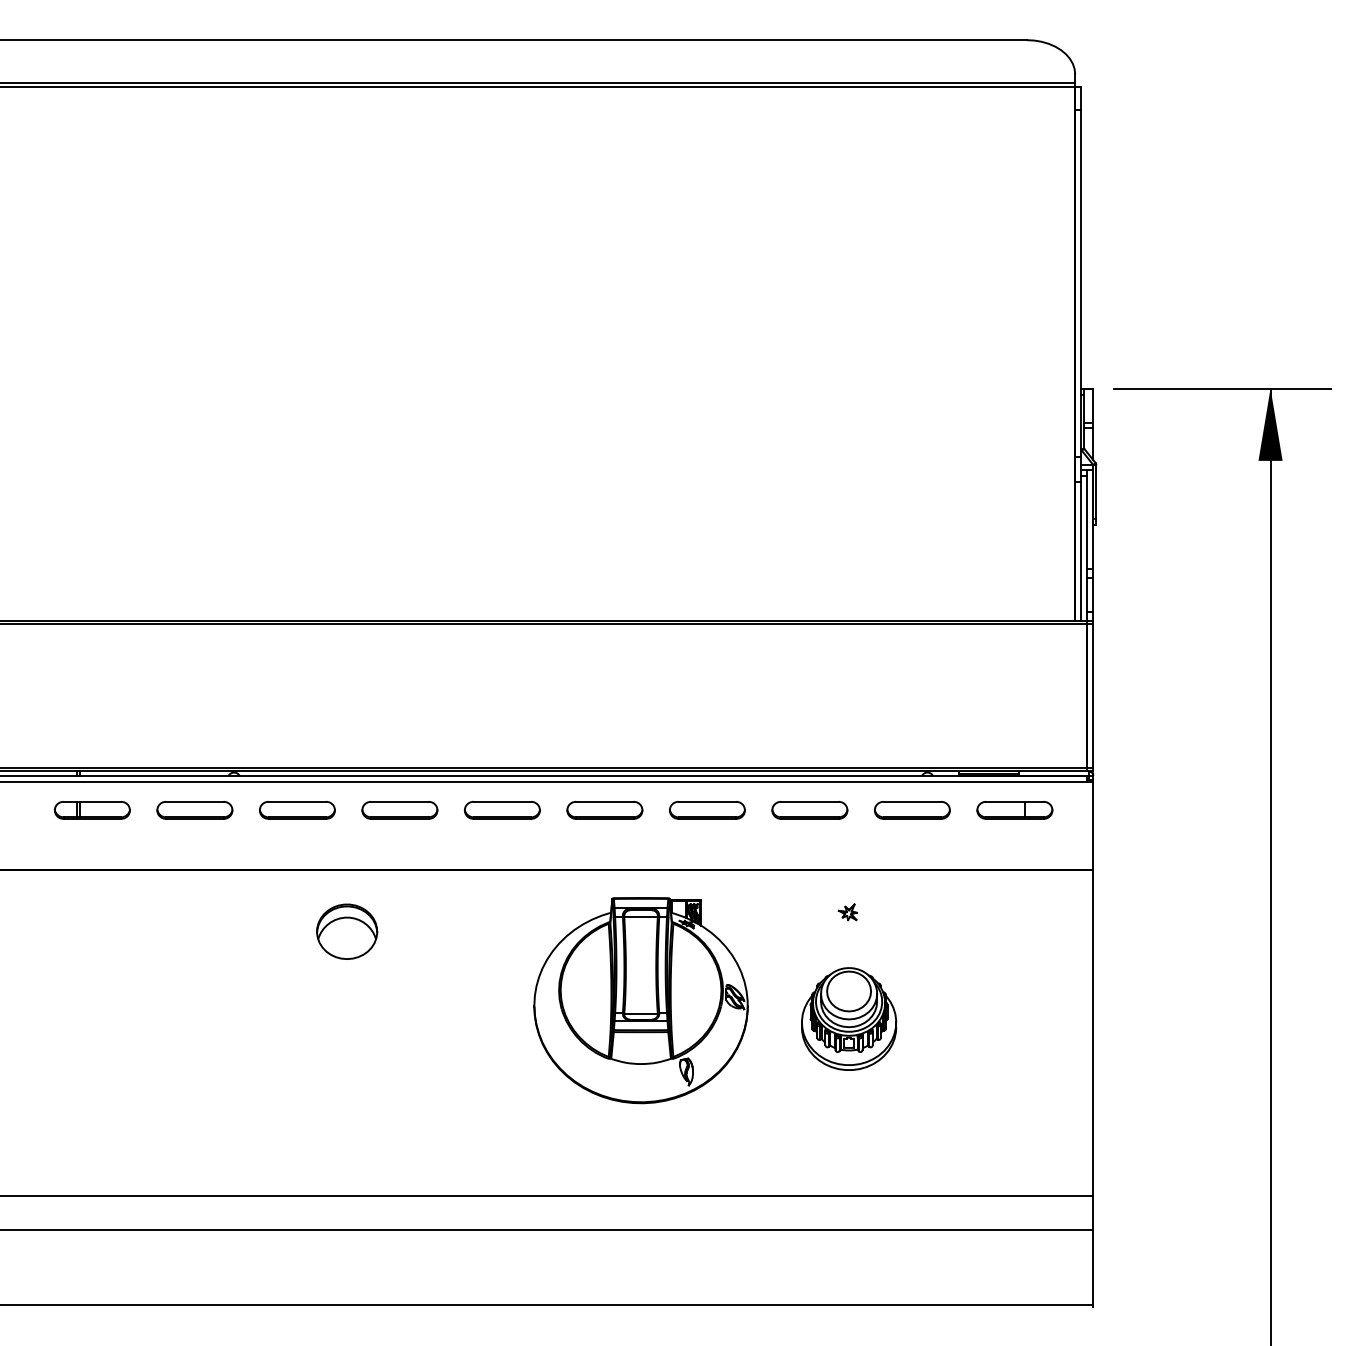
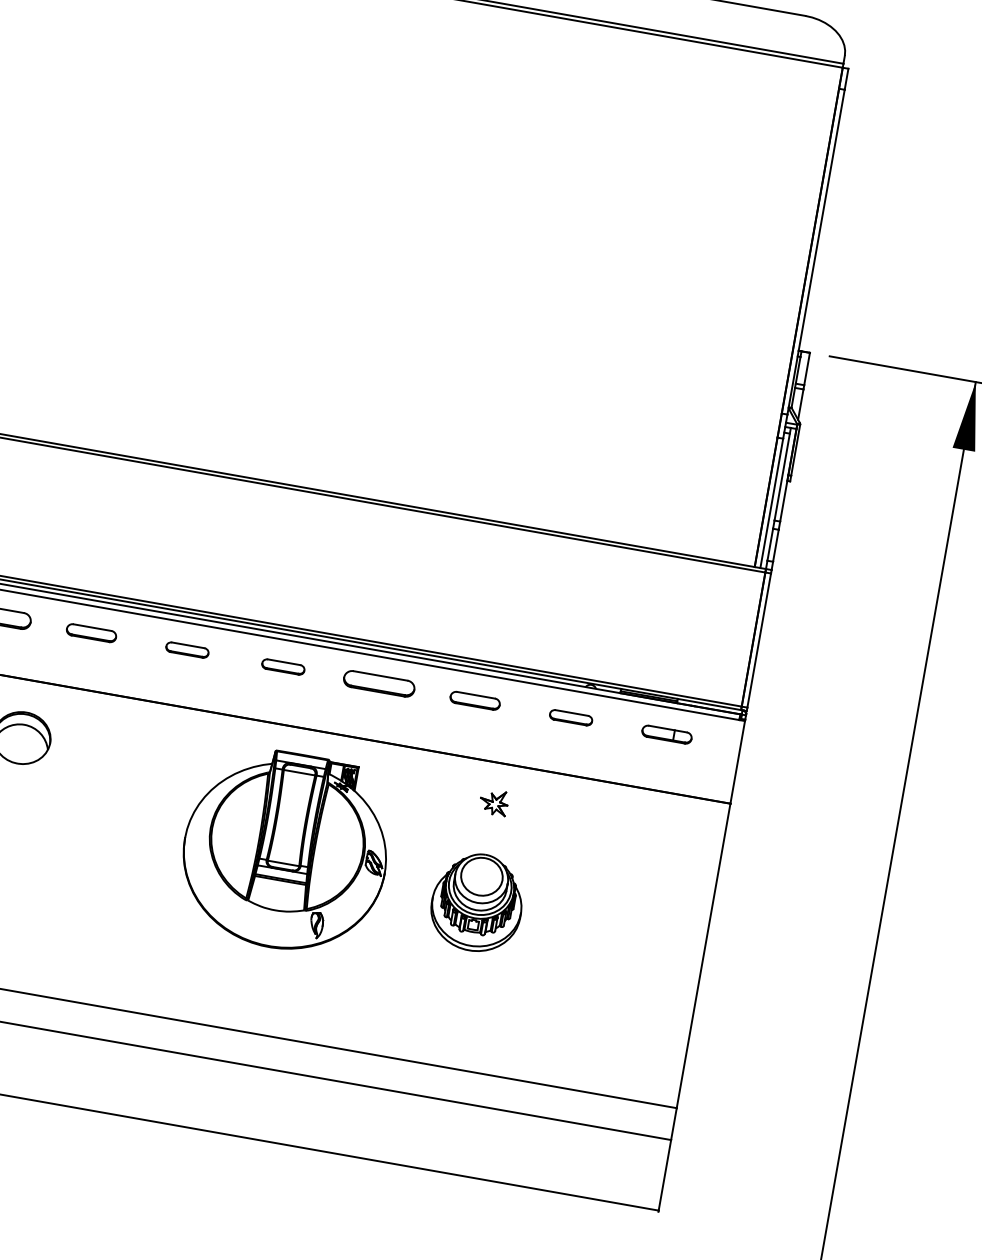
part: (399, 810) -> (91, 633), size x0.7
part: (502, 810) -> (187, 650), size x0.6
part: (604, 810) -> (282, 667), size x0.6
part: (809, 810) -> (474, 700), size x0.7
part: (912, 810) -> (571, 717), size x0.6
part: (1014, 810) -> (666, 734), size x0.7
part: (847, 912) -> (493, 802), size x1.6

